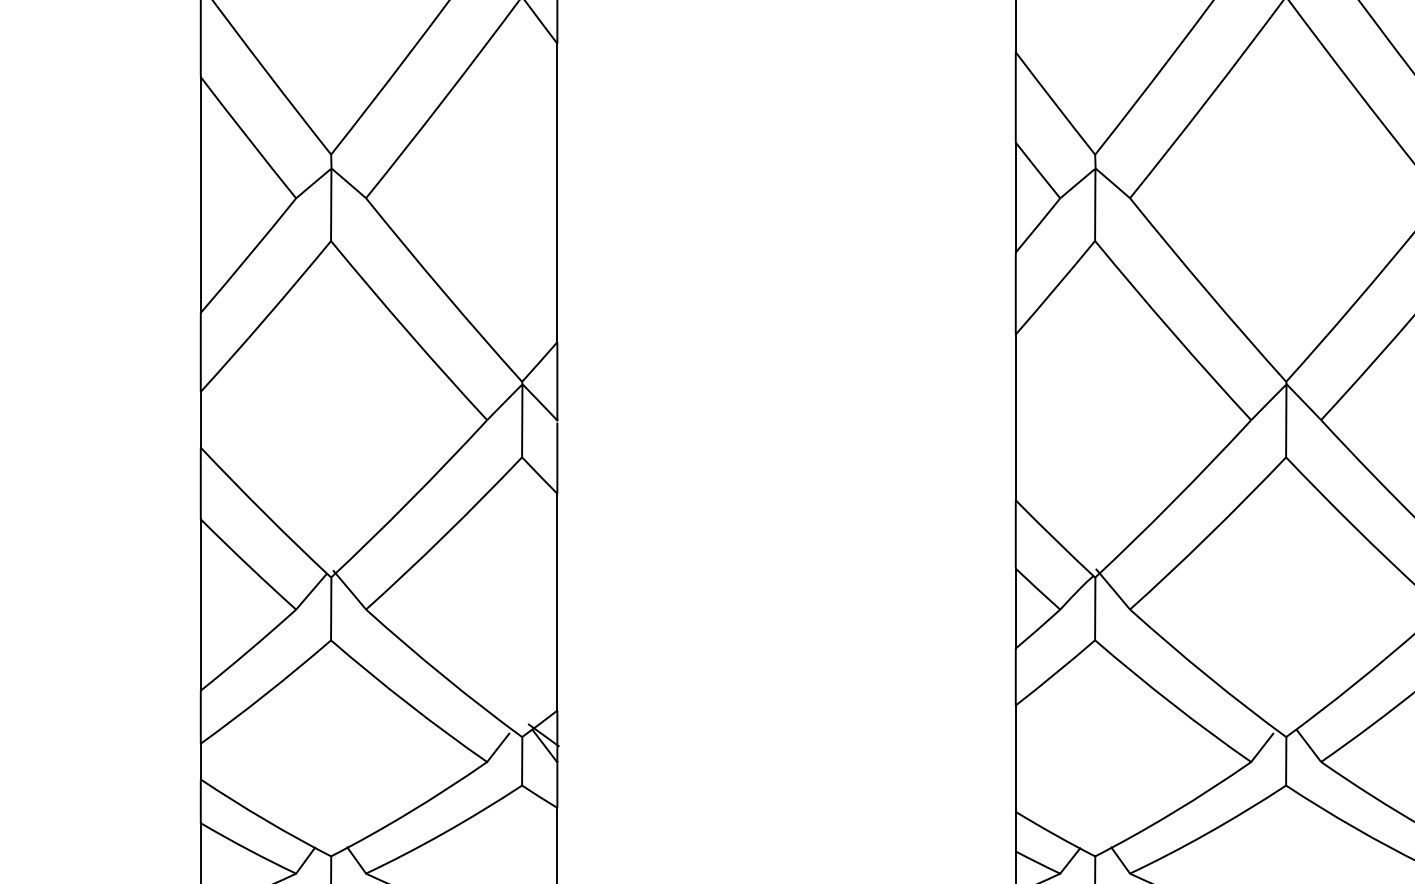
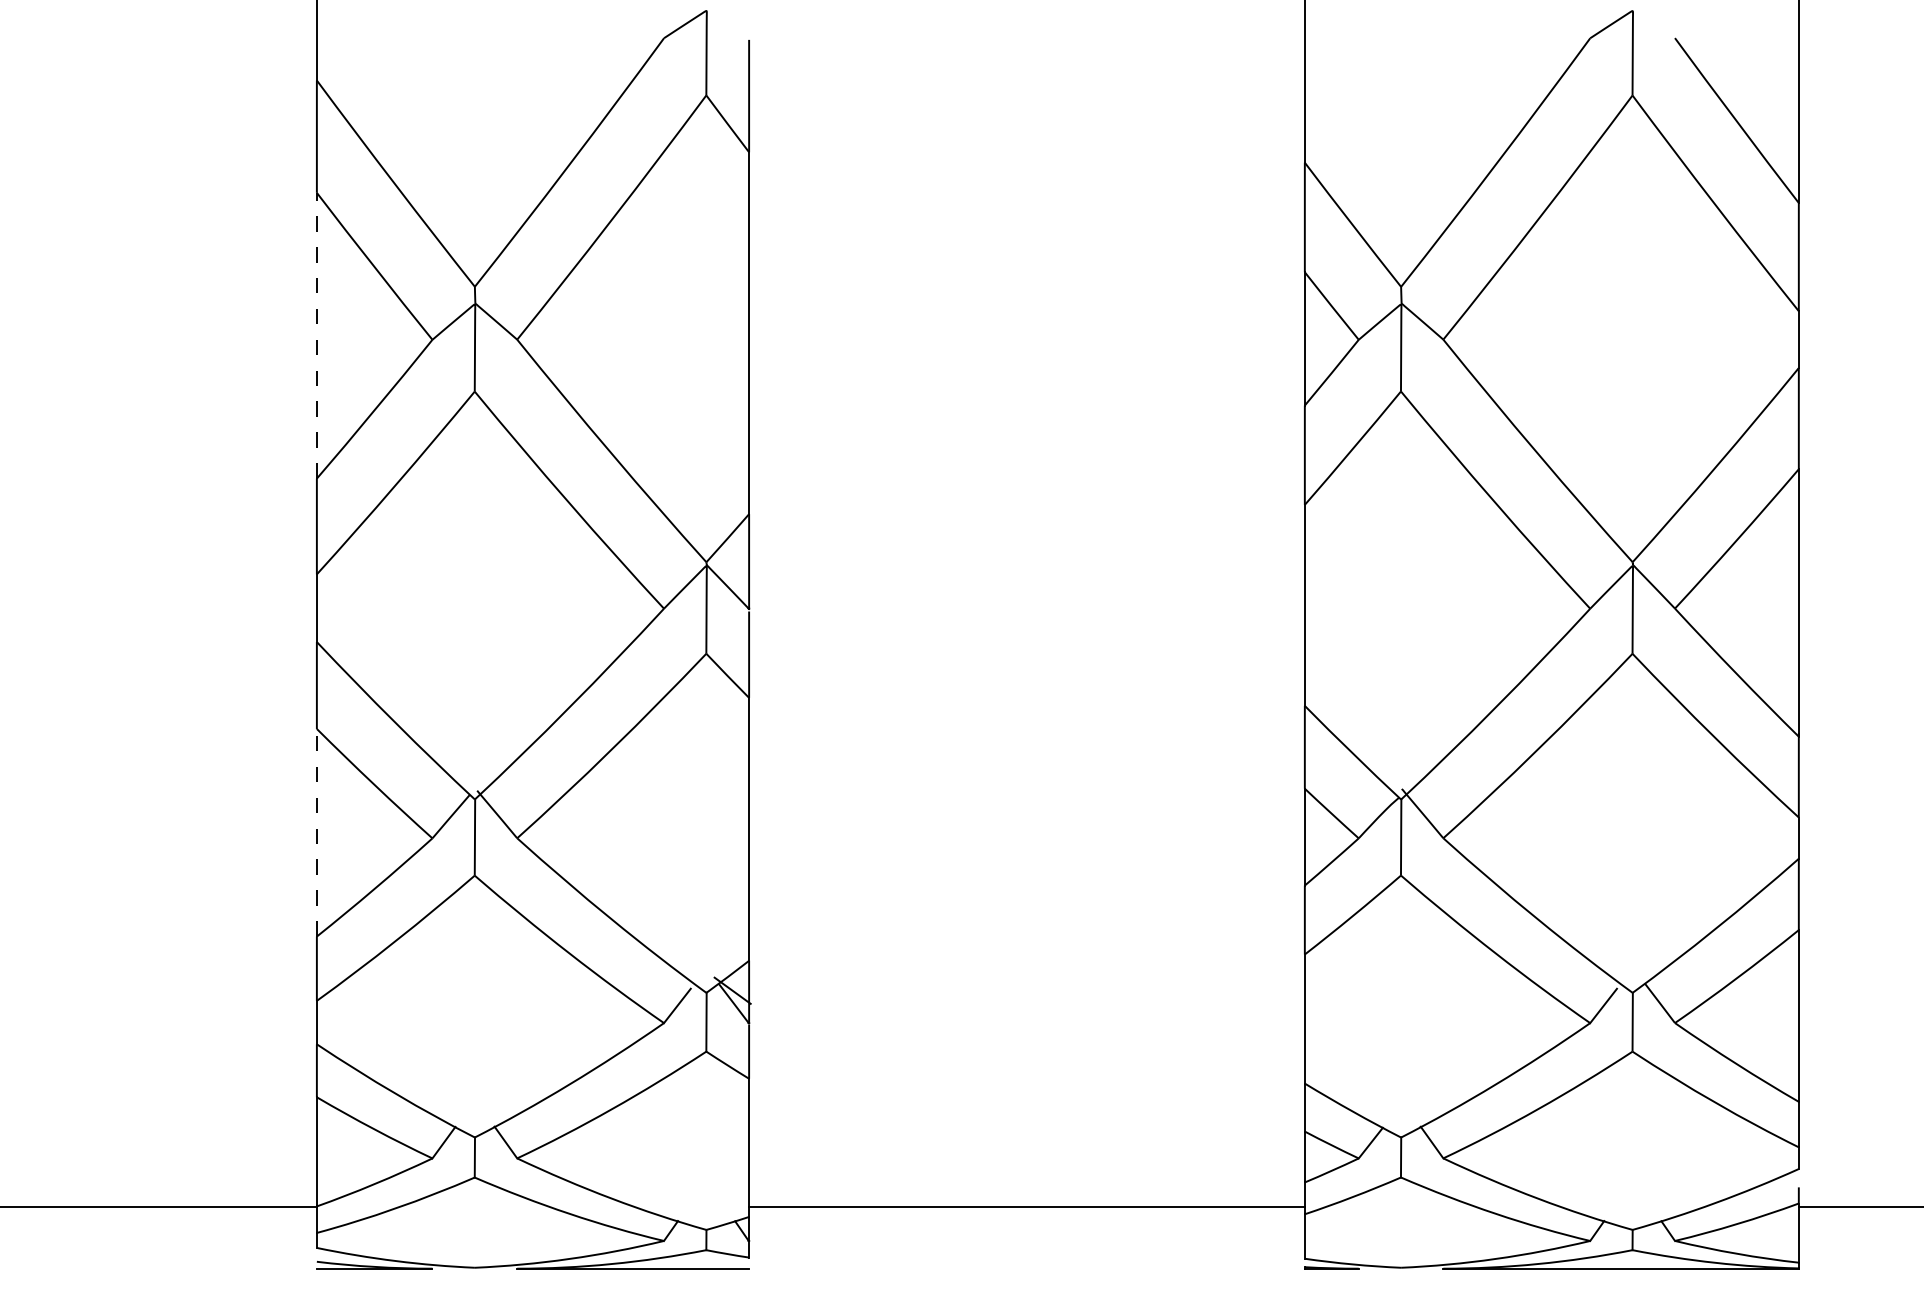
line: (200, 194) -> (316, 335), solid -> dashed
line: (200, 604) -> (316, 832), solid -> dashed

